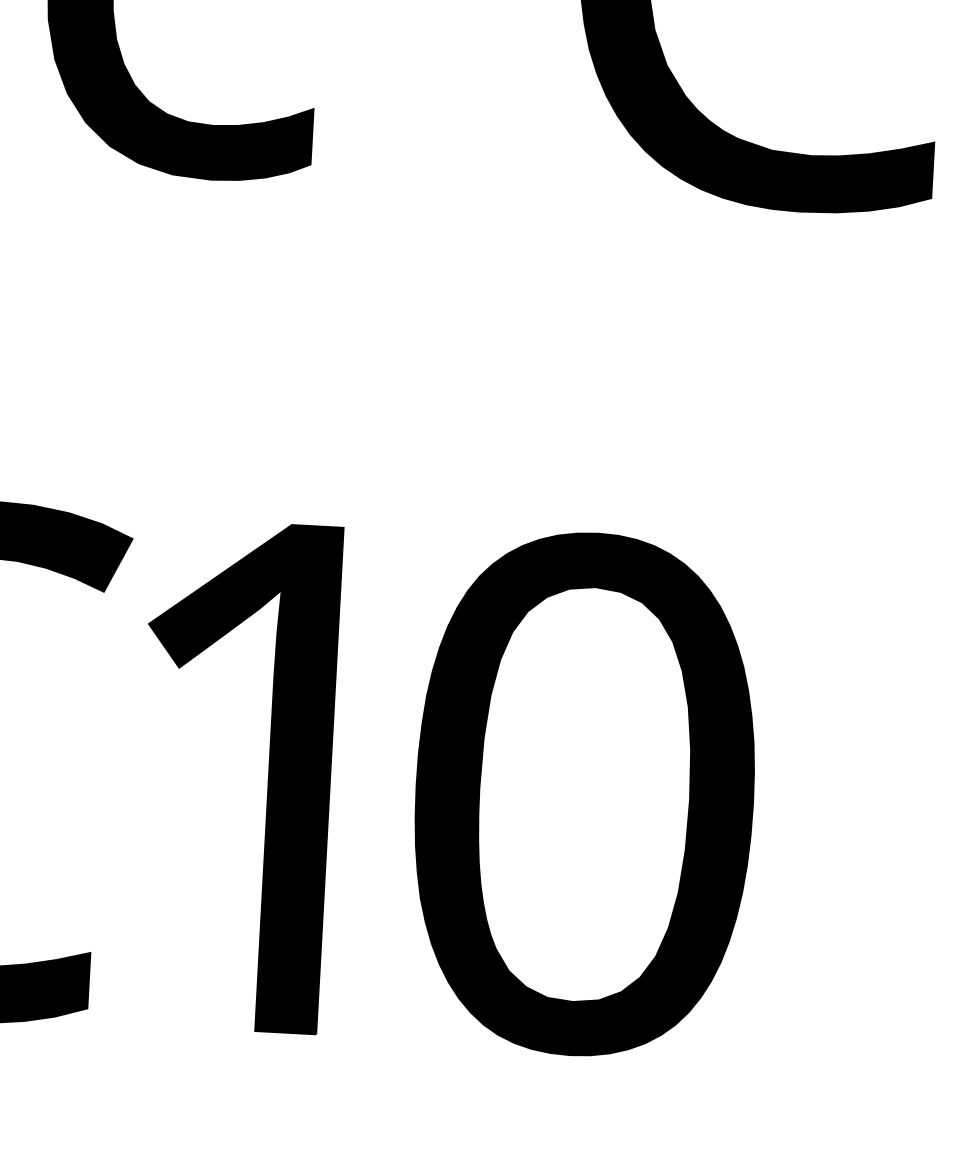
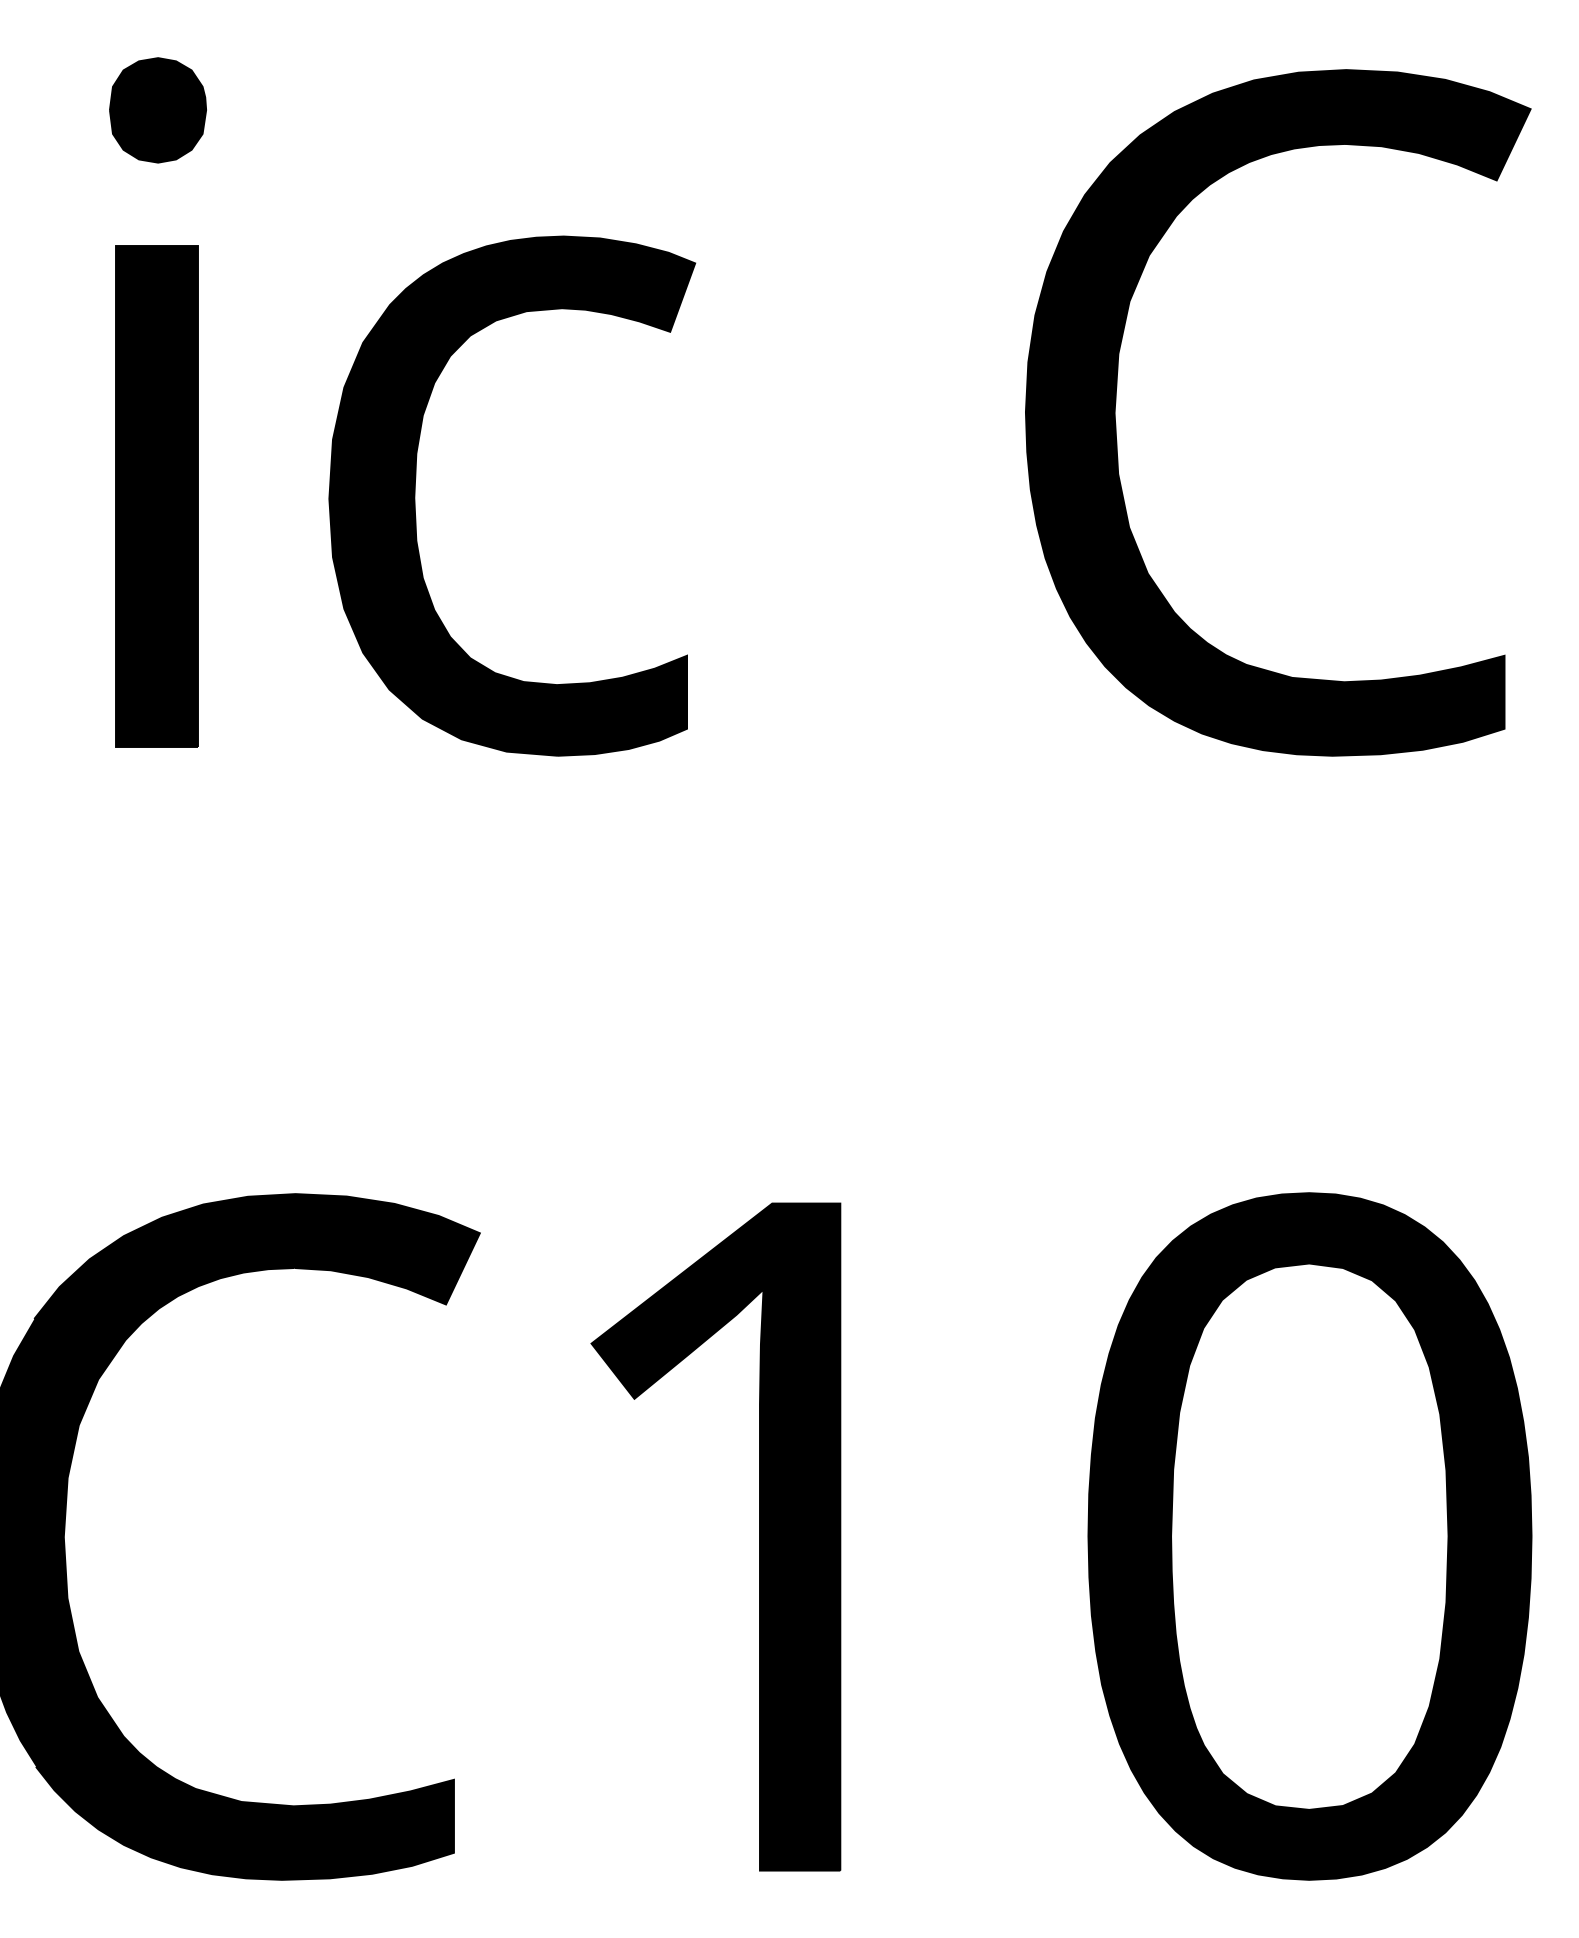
part: (268, 777) -> (759, 1536), moved
part: (584, 794) -> (1309, 1536), moved

